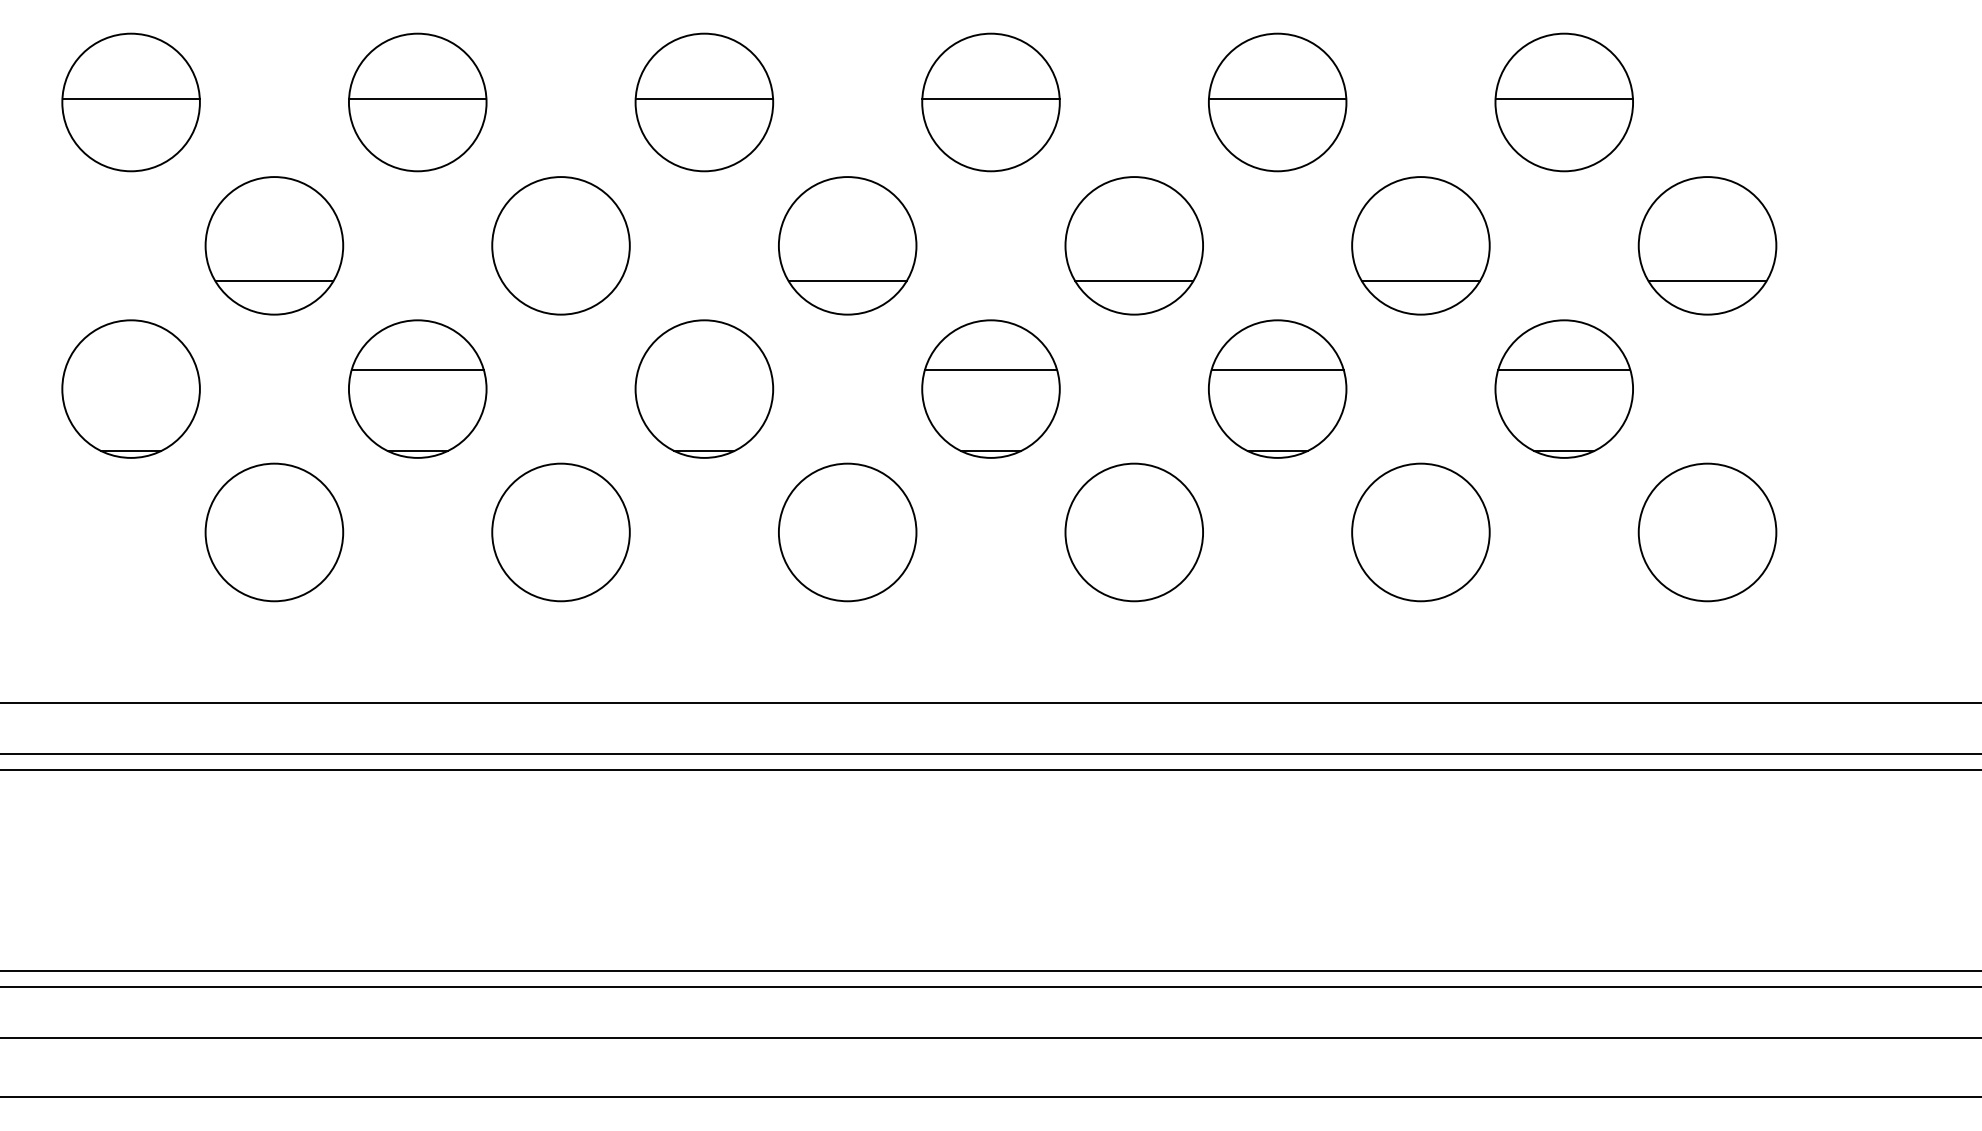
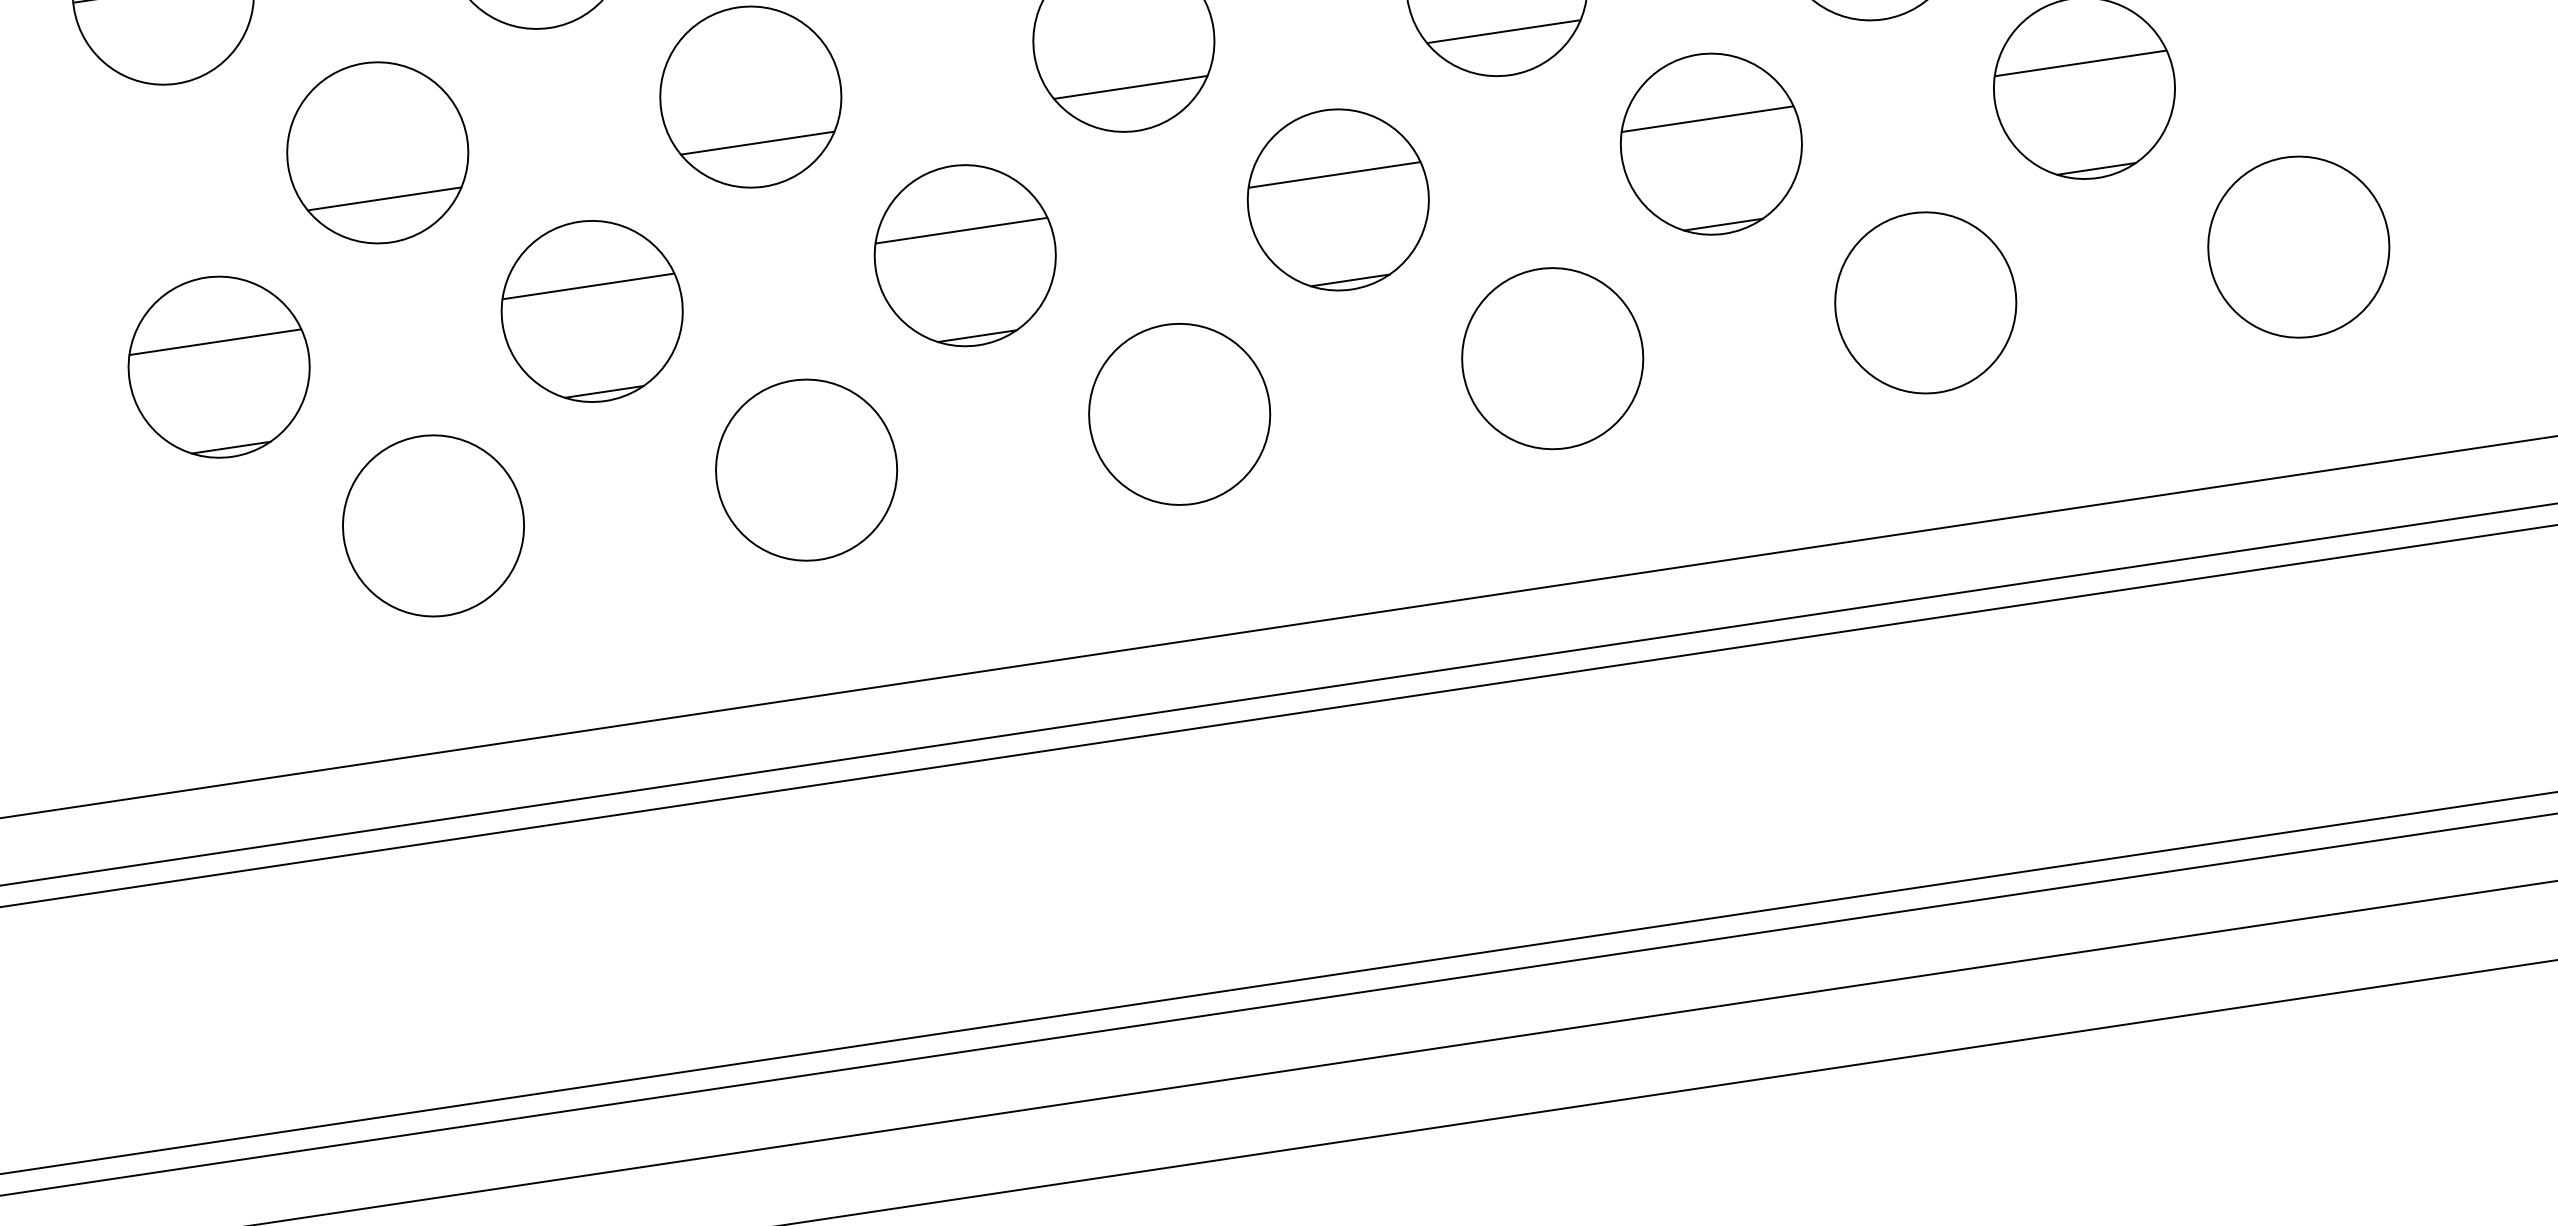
line: (560, 281) -> (757, 143), added
line: (131, 369) -> (215, 341), added
line: (704, 369) -> (961, 230), added

